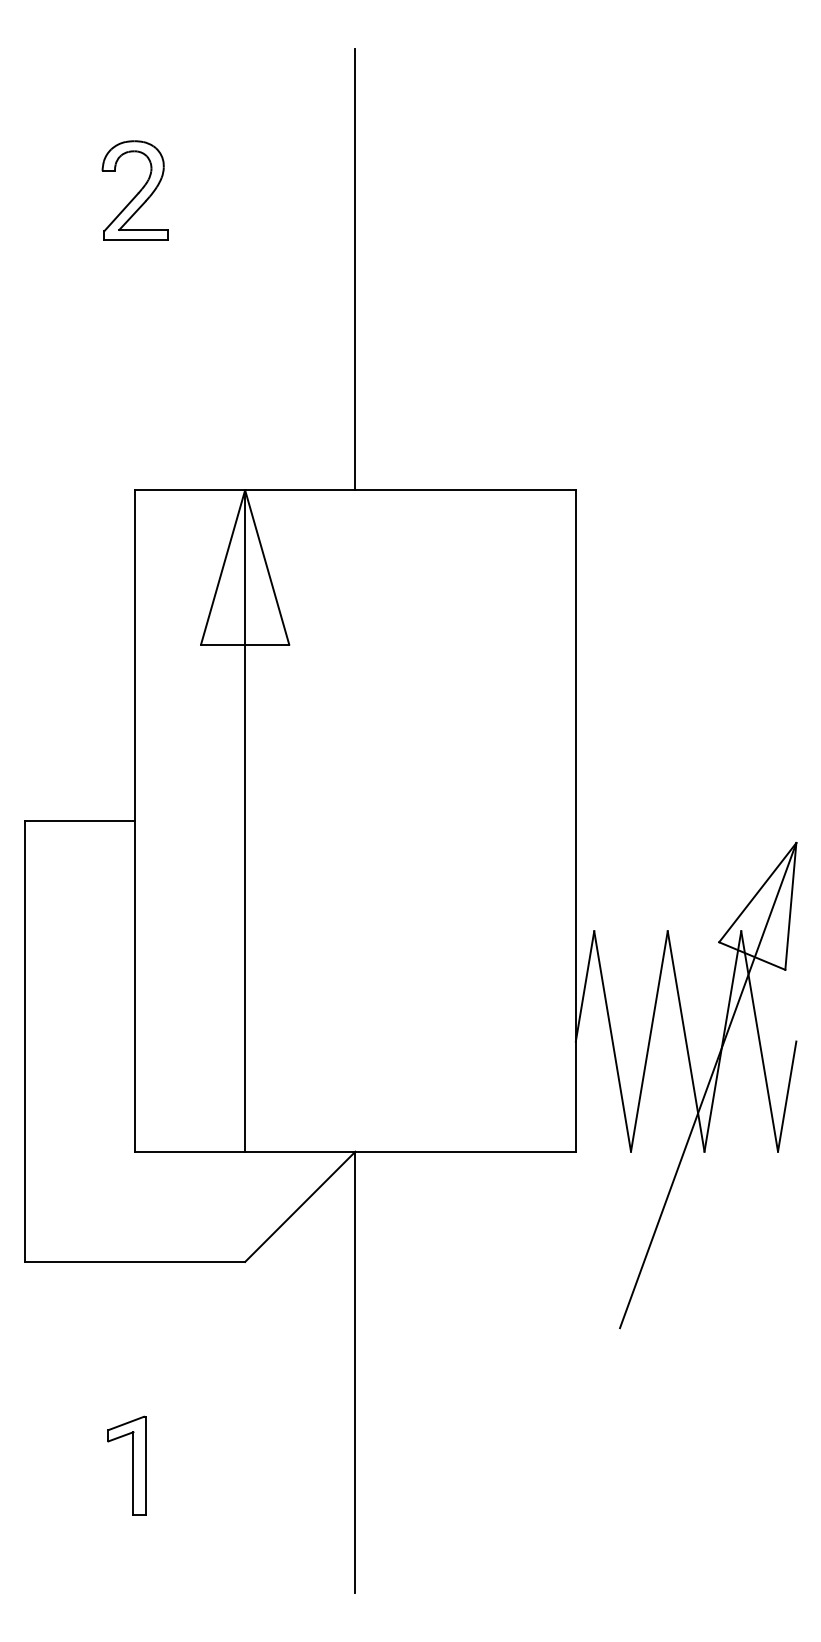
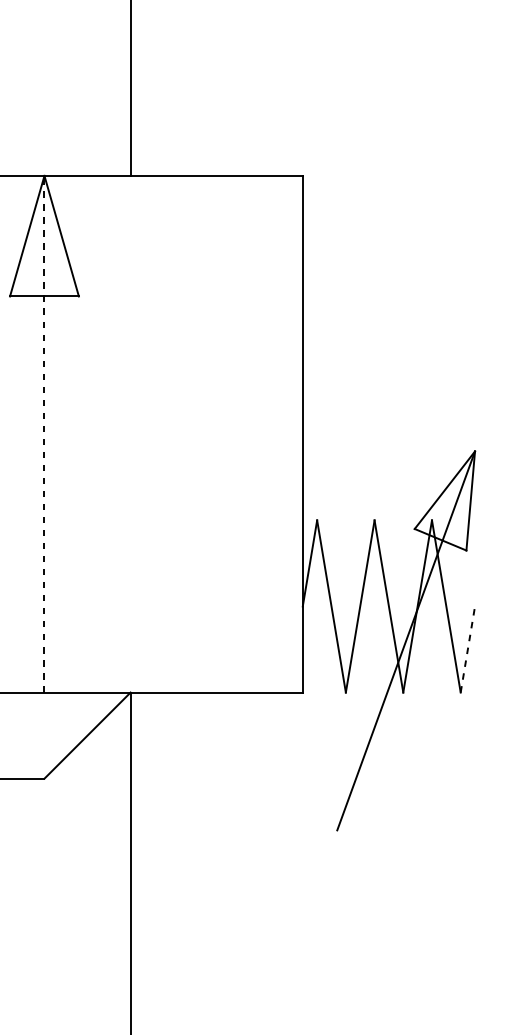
line: (245, 820) -> (44, 433), solid -> dashed
line: (787, 1096) -> (468, 649), solid -> dashed

